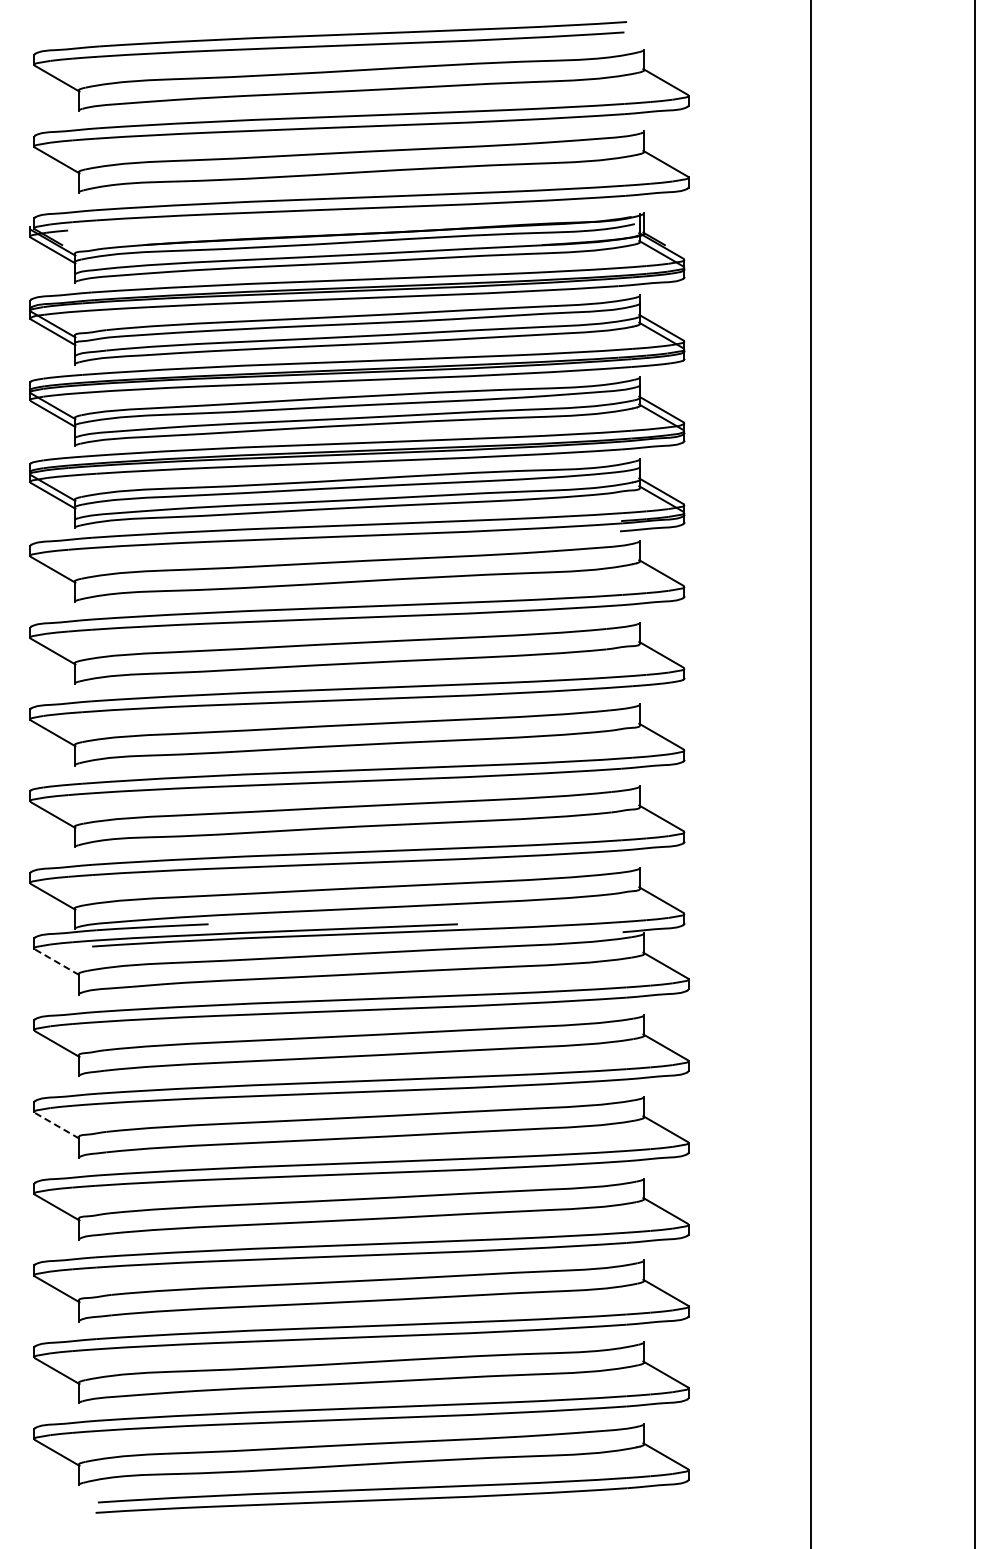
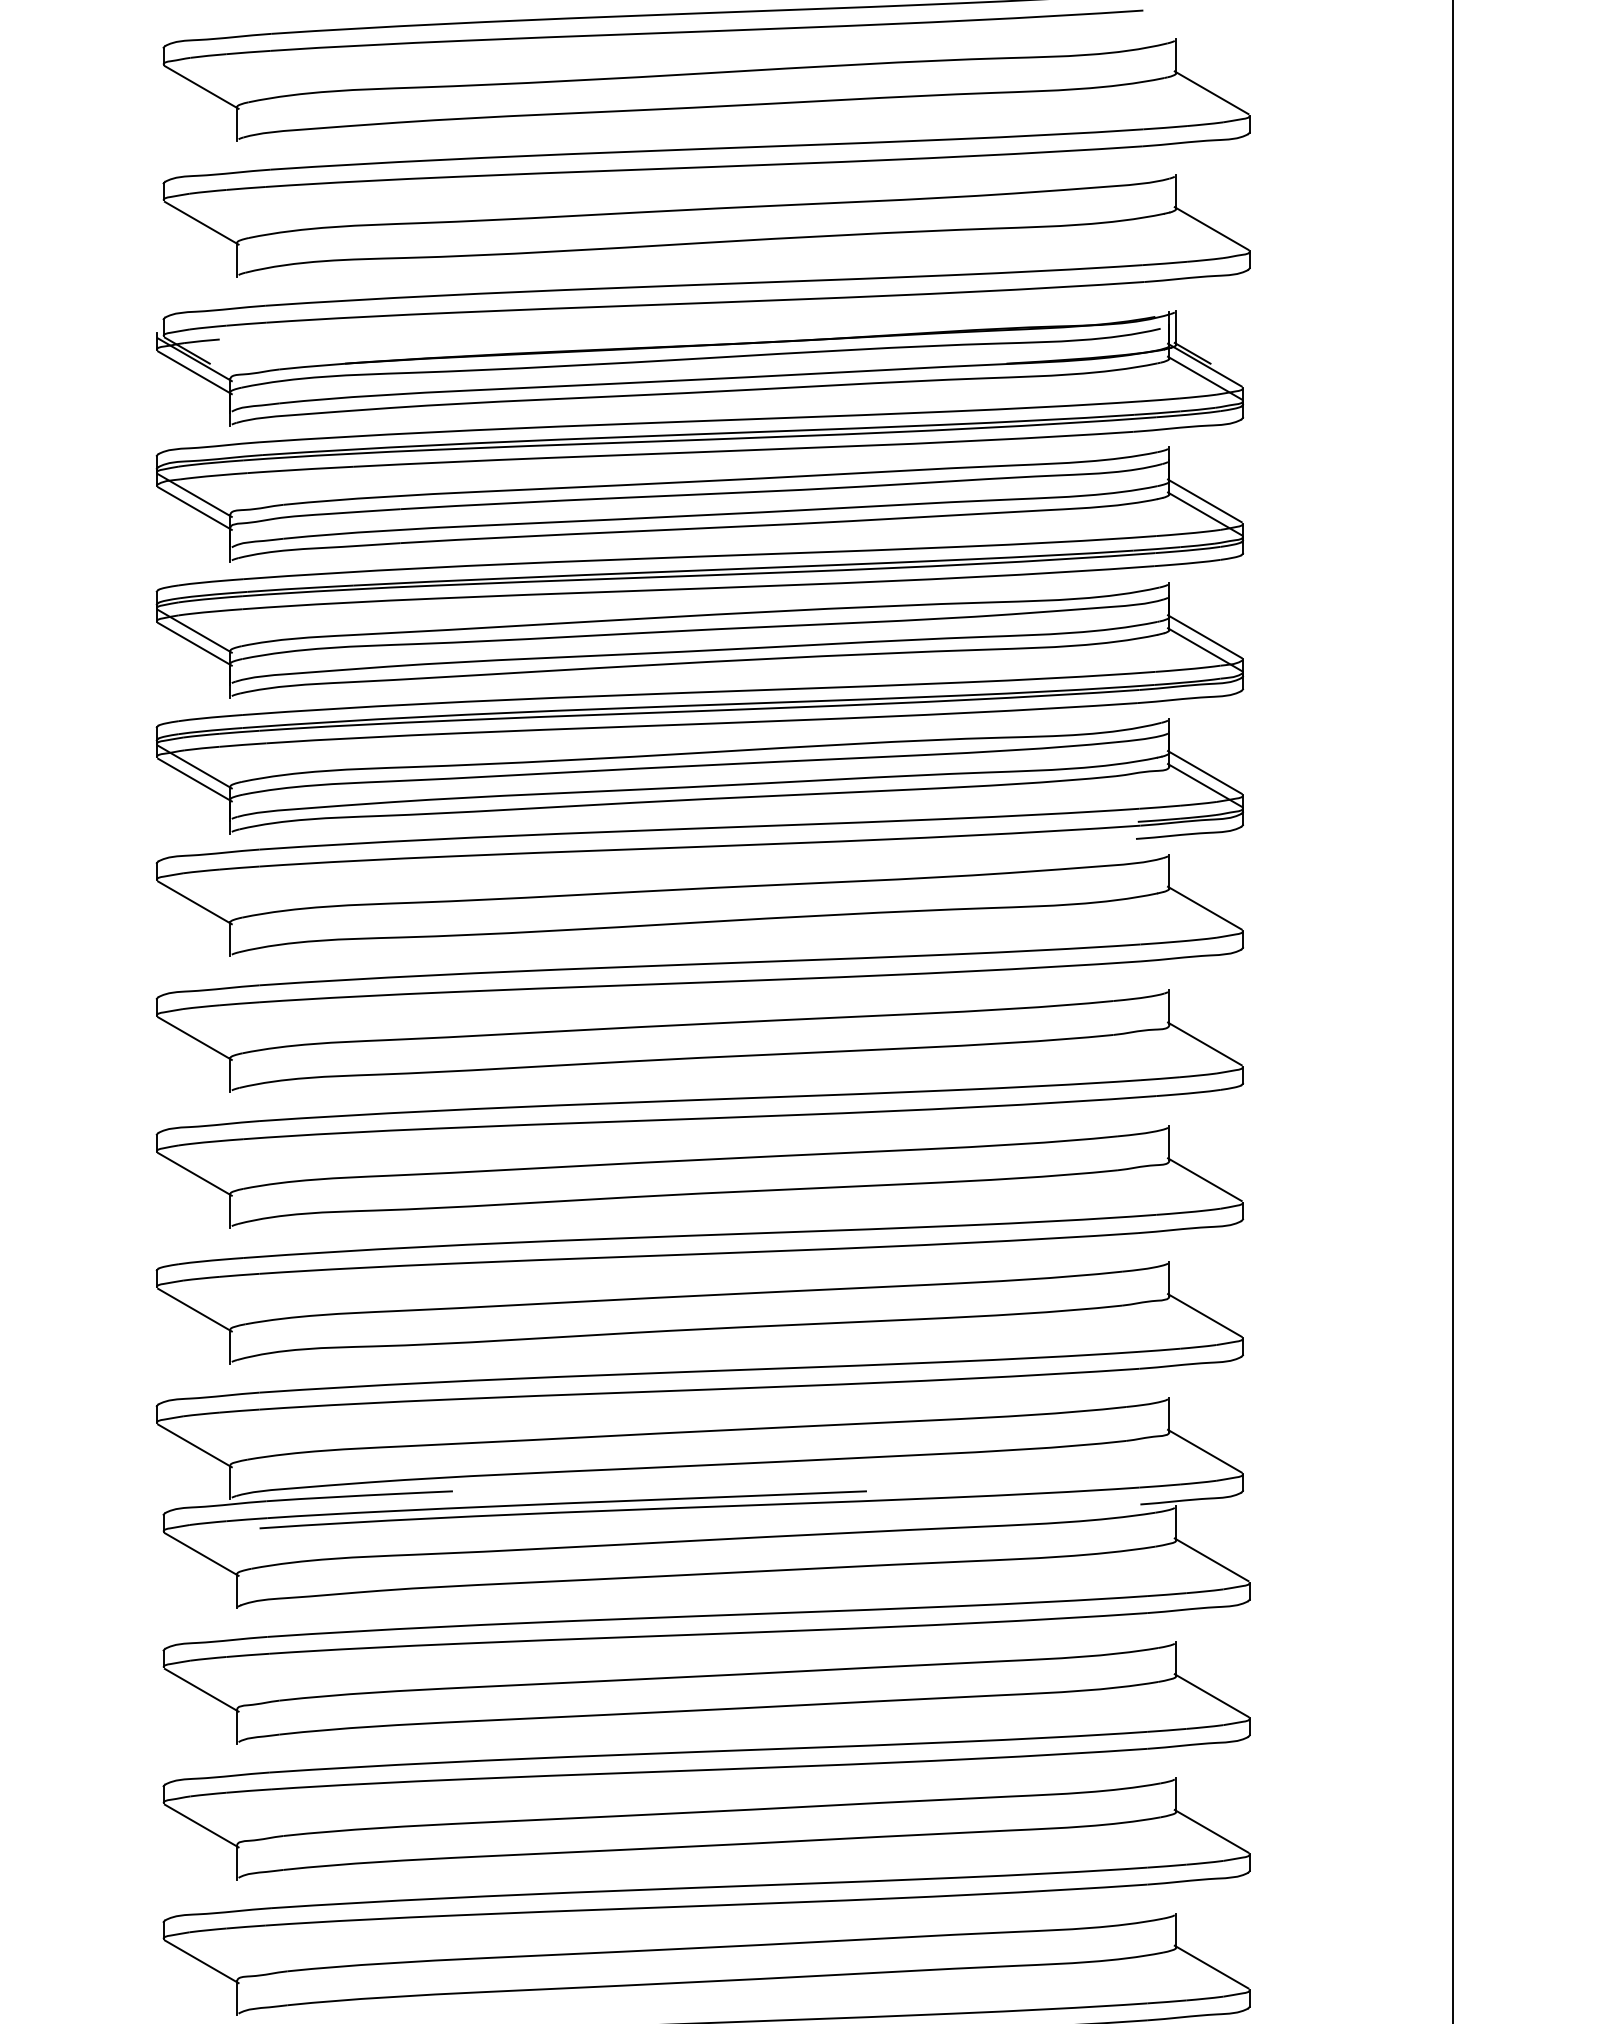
line: (57, 962) -> (202, 1554), dashed -> solid
line: (57, 1125) -> (202, 1825), dashed -> solid

